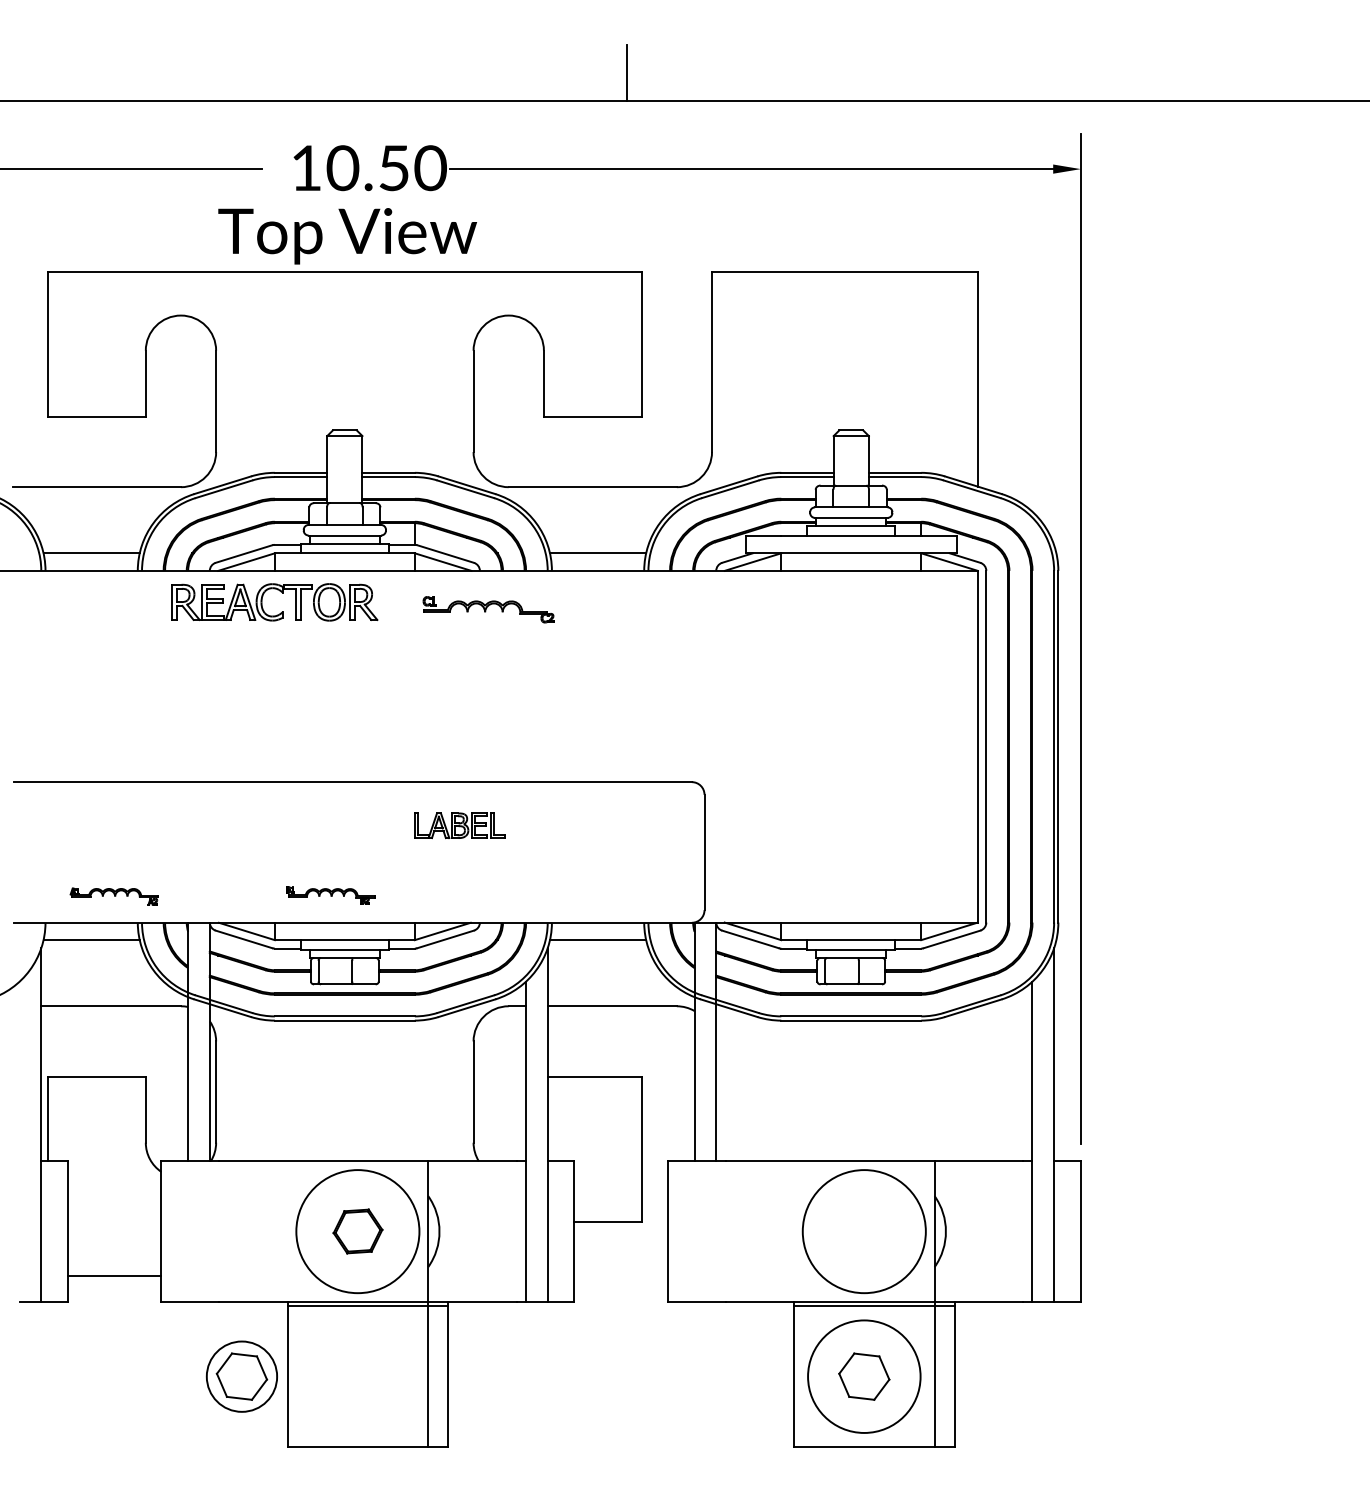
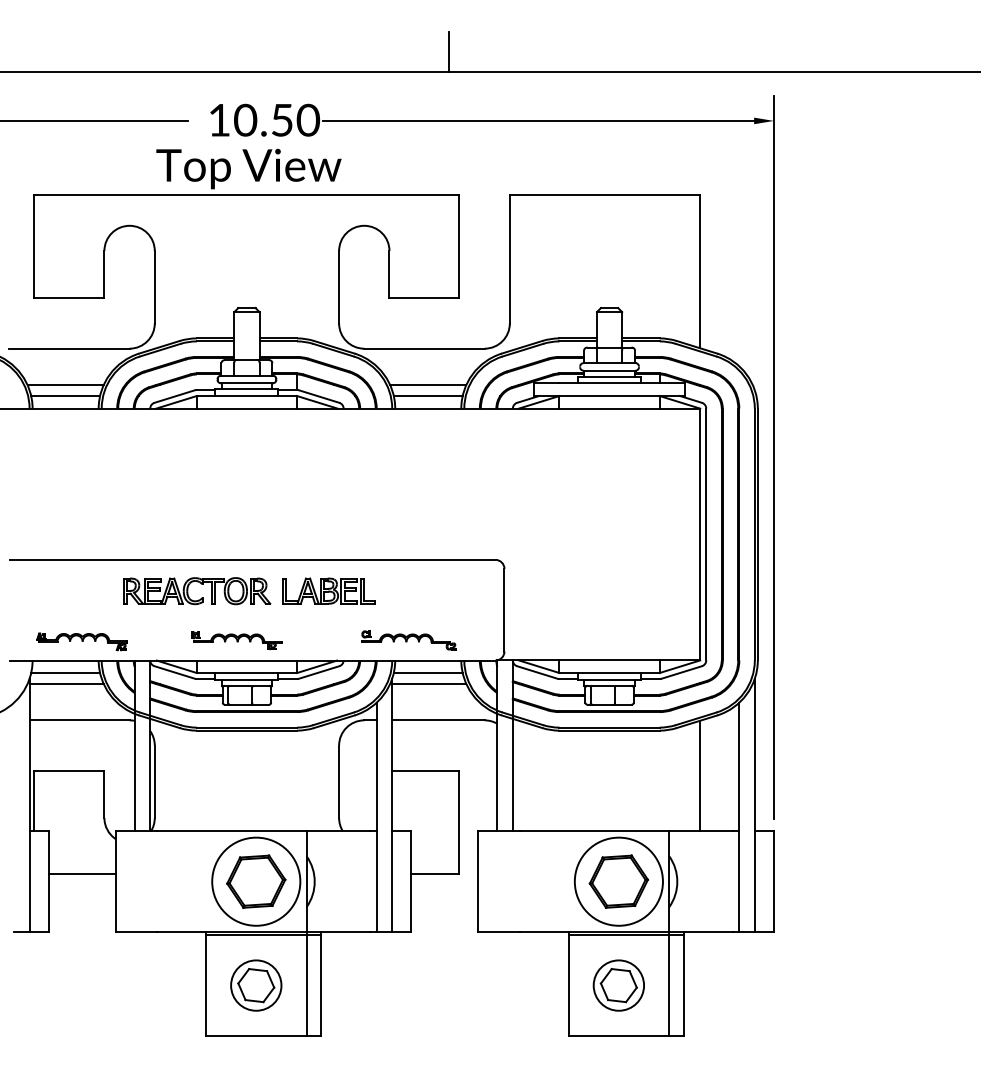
line: (91, 537) -> (65, 384), added
line: (598, 537) -> (428, 384), added
part: (488, 609) -> (408, 640), moved
part: (281, 611) -> (201, 597), moved
part: (458, 824) -> (328, 590), size x1.43
part: (330, 894) -> (236, 640), size x1.43
part: (113, 896) -> (81, 641), size x1.43
line: (92, 956) -> (66, 684), added
line: (599, 956) -> (429, 684), added
line: (978, 1083) -> (700, 775), added
part: (358, 1231) -> (256, 881), size x1.67
part: (863, 1231) -> (618, 881), added
line: (113, 1276) -> (81, 874), moved
part: (242, 1376) -> (256, 985), moved
circle: (863, 1376) -> (618, 985), size x0.62

